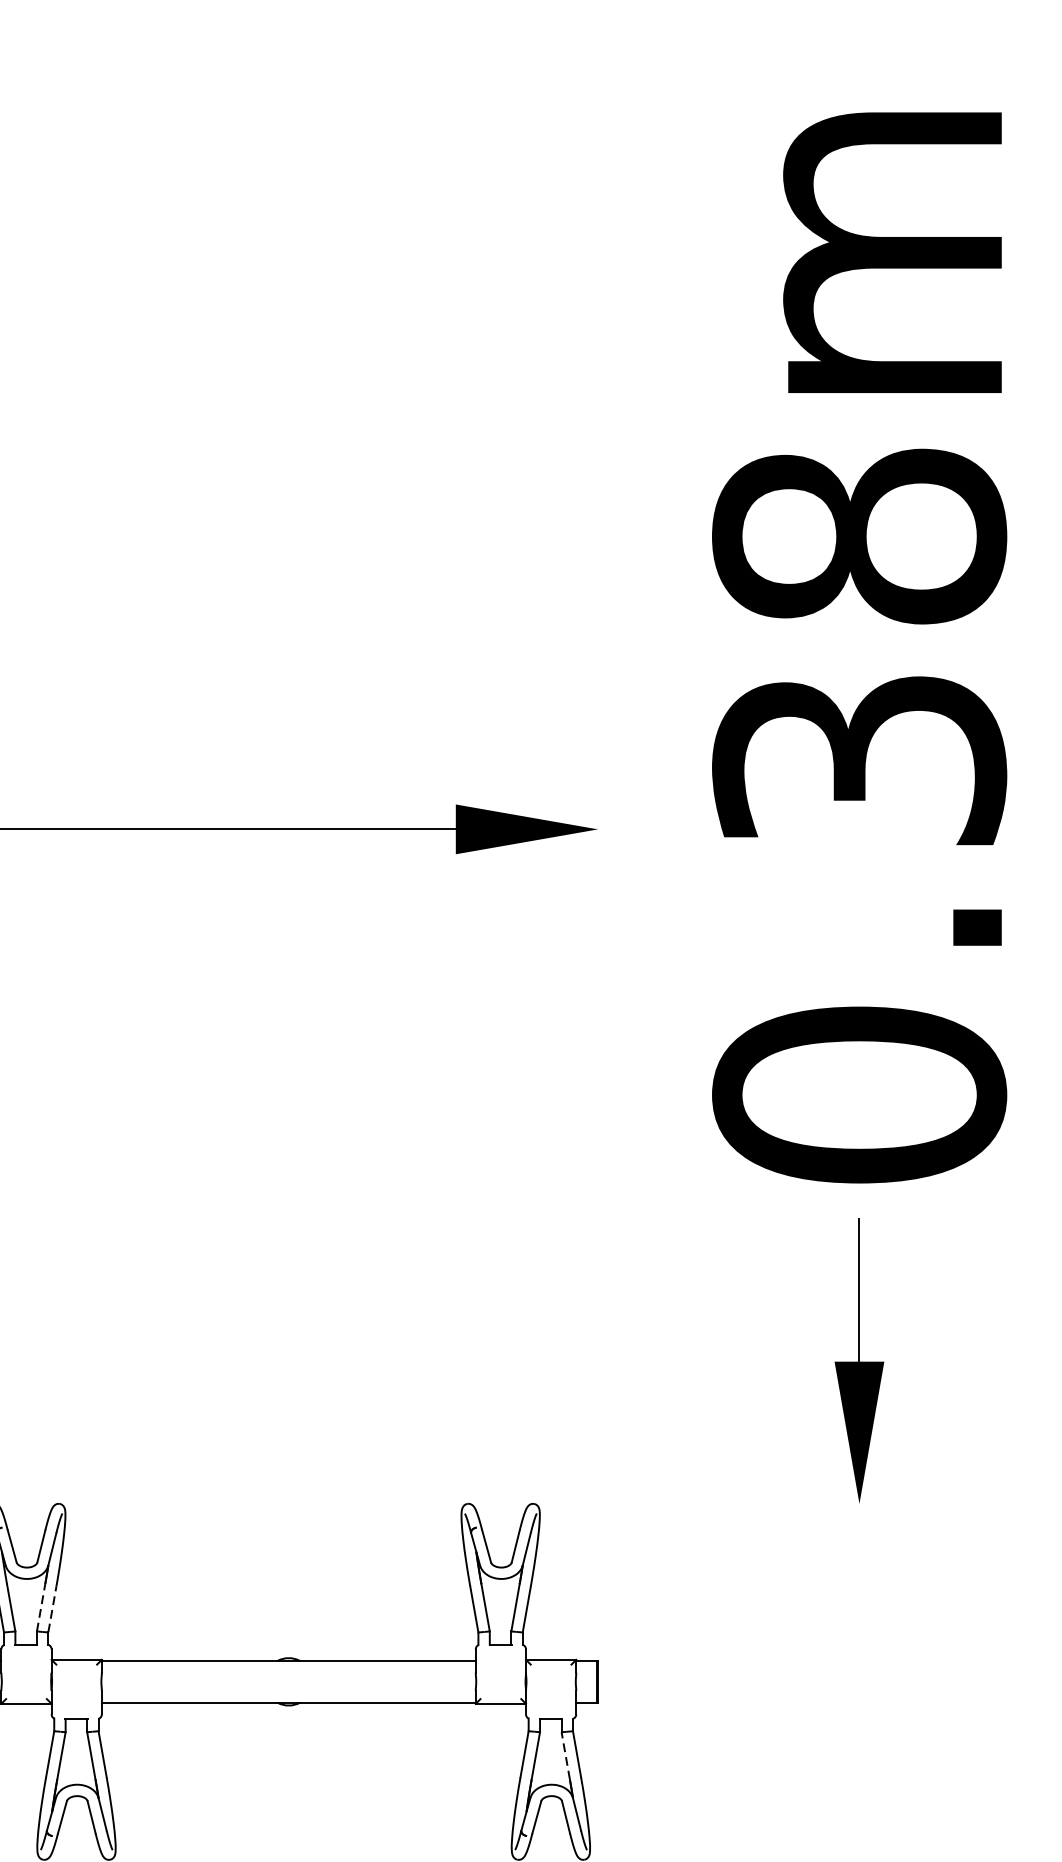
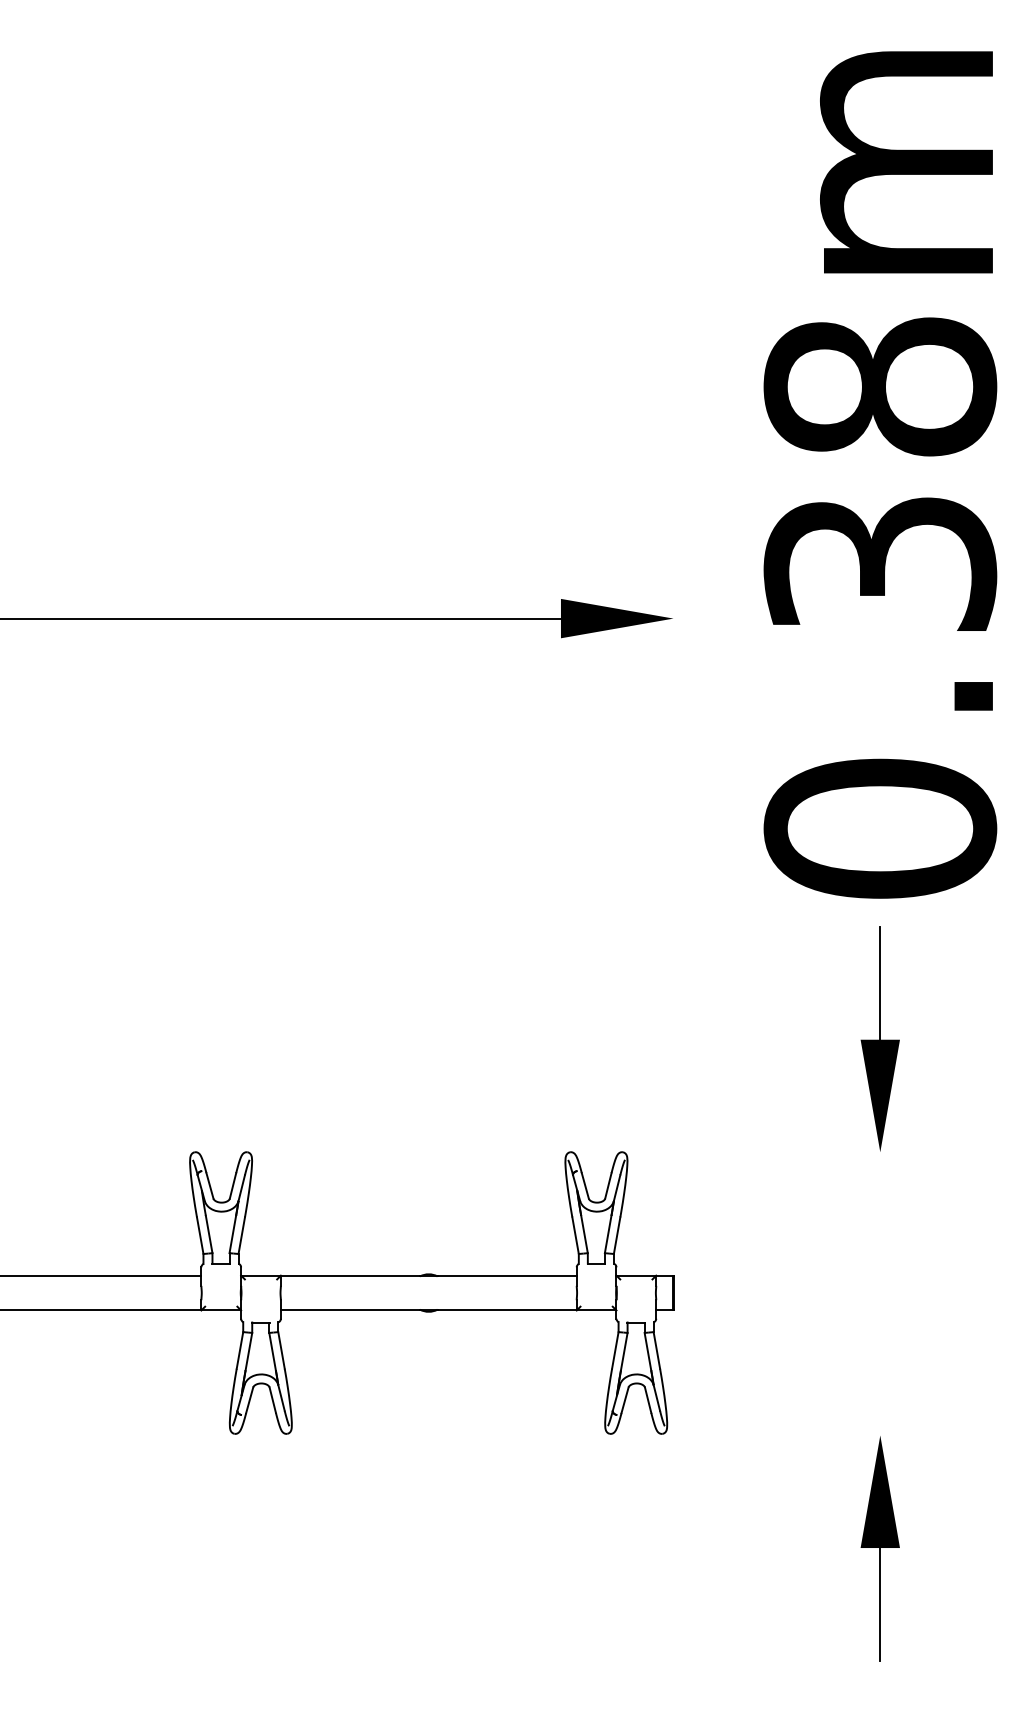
line: (40, 1607) -> (232, 1234), dashed -> solid
line: (52, 1609) -> (241, 1235), dashed -> solid
line: (565, 1755) -> (647, 1351), dashed -> solid

